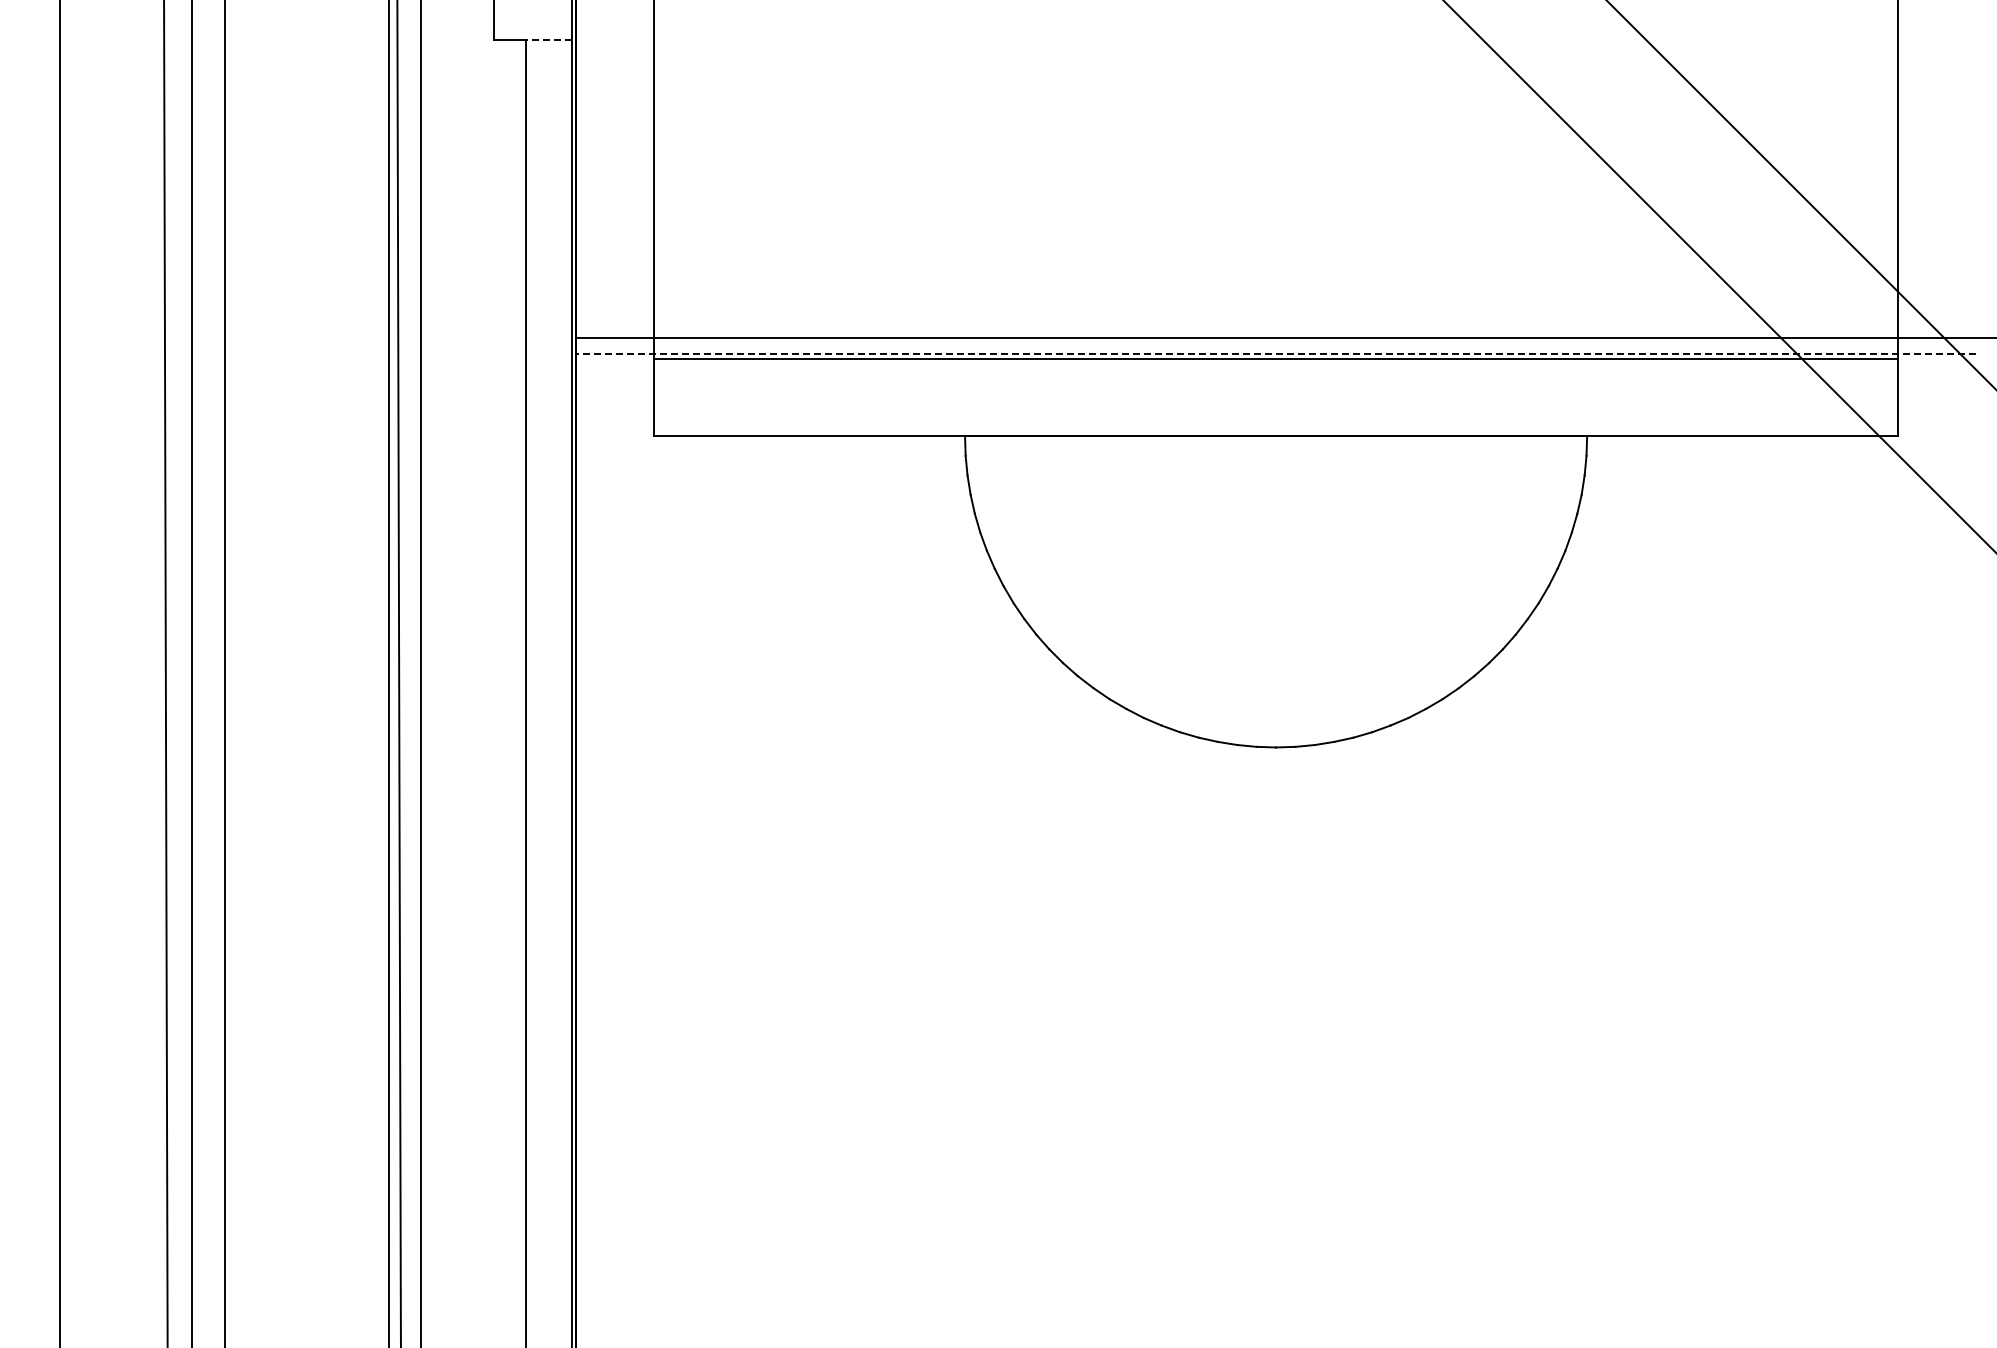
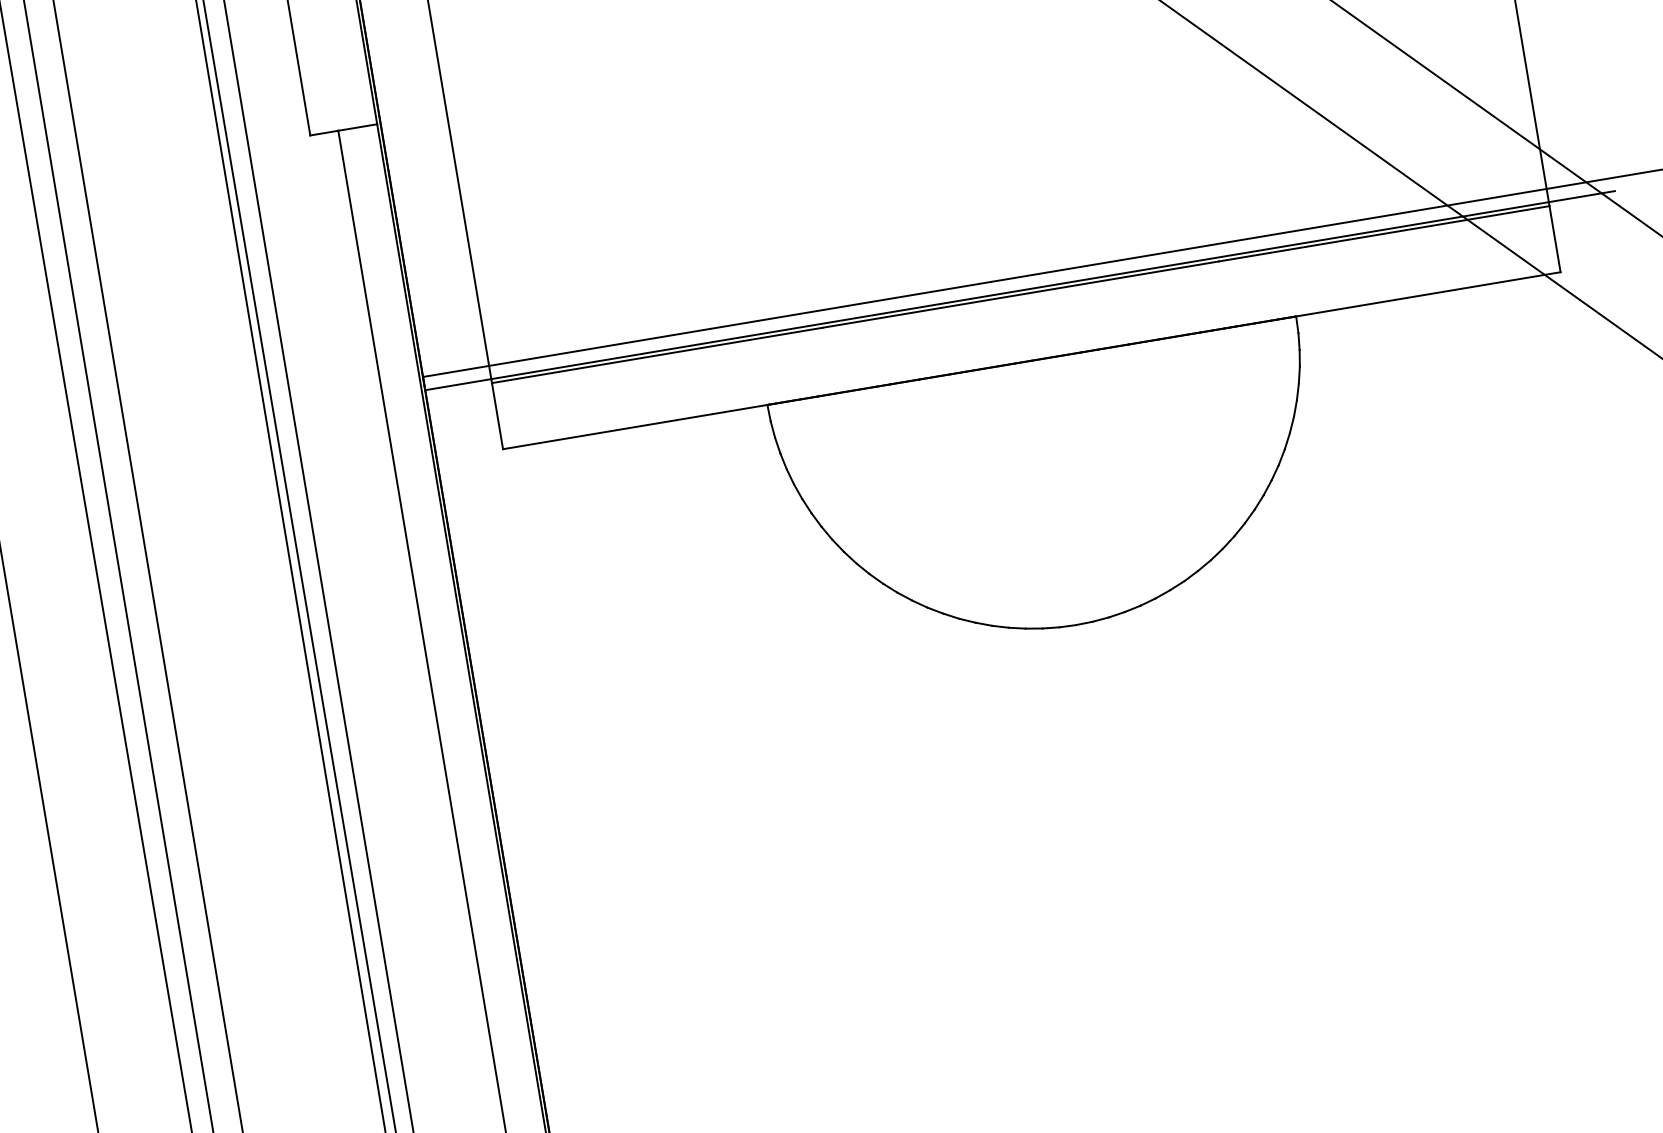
line: (549, 40) -> (357, 127), dashed -> solid
line: (1276, 354) -> (1020, 291), dashed -> solid

